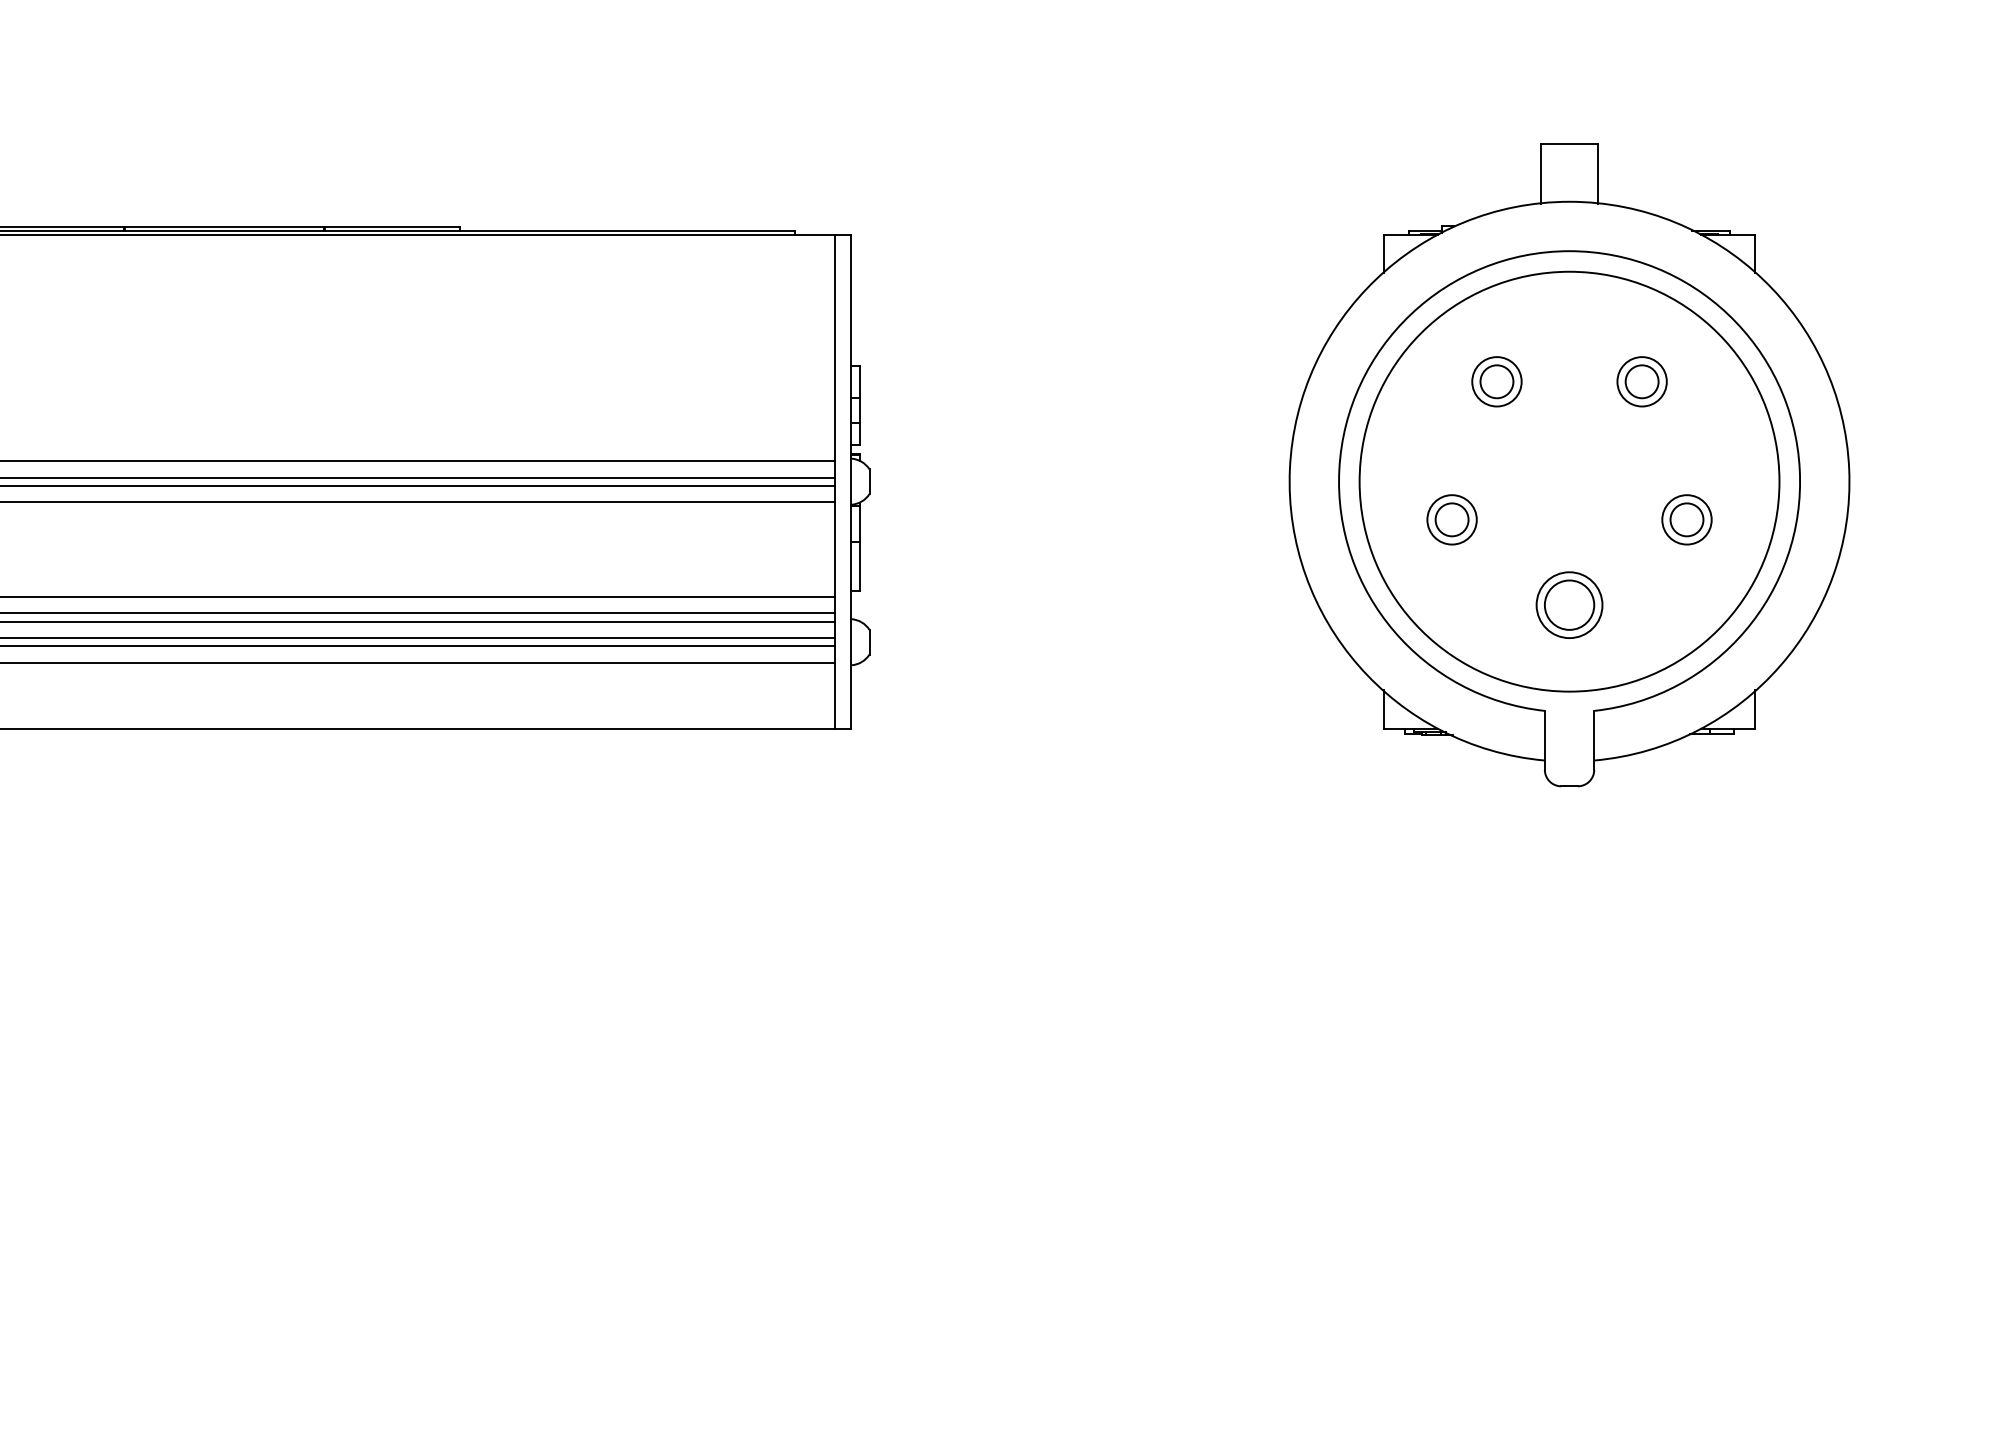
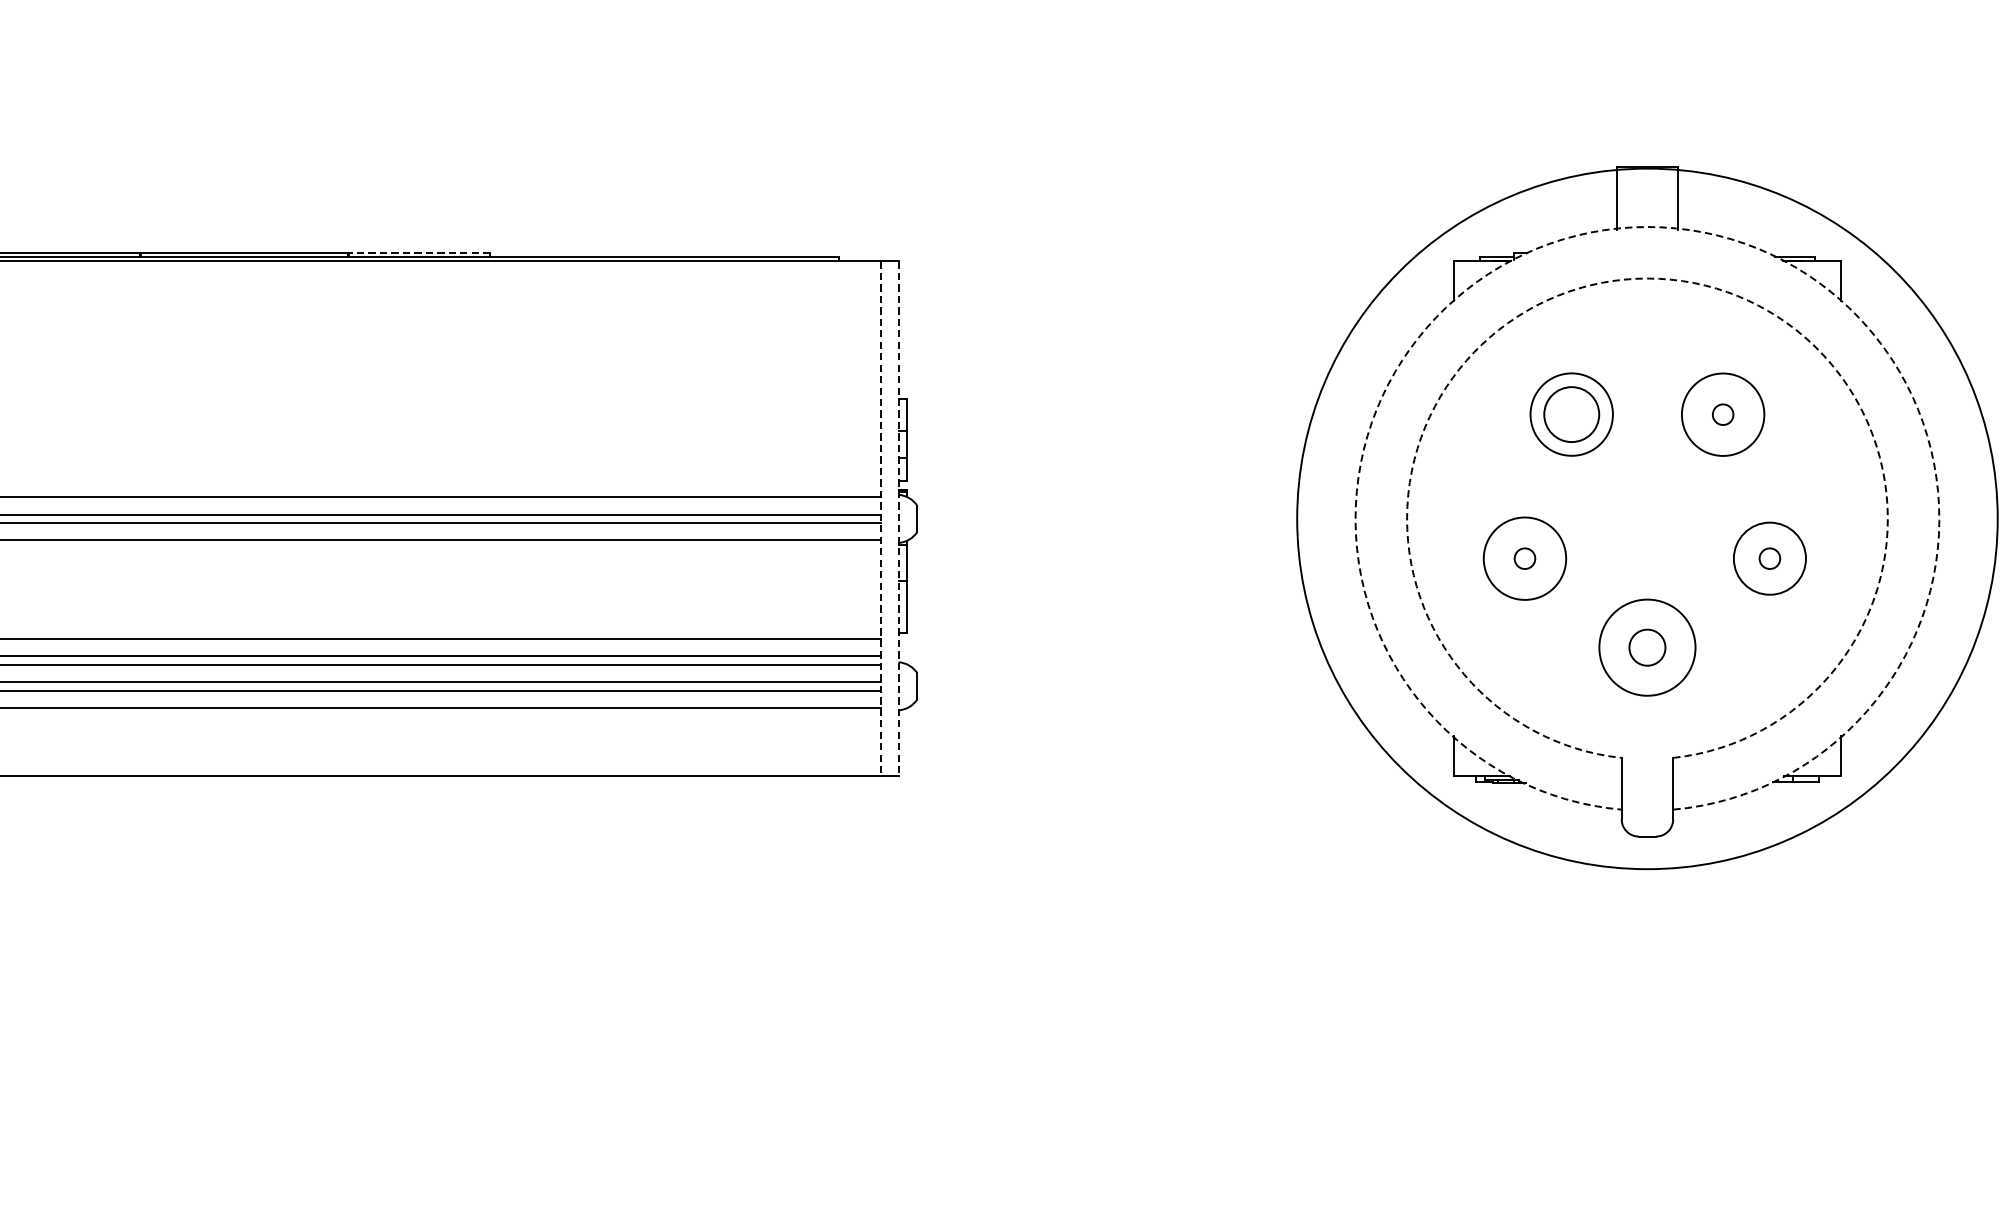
arc: (1569, 201) -> (1647, 226), solid -> dashed
line: (392, 226) -> (420, 252), solid -> dashed
arc: (1569, 251) -> (1647, 278), solid -> dashed
part: (1496, 381) -> (1571, 414), size x1.6
circle: (1641, 381) -> (1722, 414), size x0.6
circle: (1641, 381) -> (1722, 414), size x1.6
line: (834, 481) -> (880, 518), solid -> dashed
line: (851, 481) -> (898, 518), solid -> dashed
circle: (1569, 481) -> (1647, 518), size x1.6
circle: (1451, 519) -> (1524, 558), size x0.6
circle: (1451, 519) -> (1524, 558), size x1.6
circle: (1686, 519) -> (1769, 558), size x0.6
circle: (1686, 519) -> (1769, 558), size x1.4
circle: (1569, 604) -> (1647, 646), size x0.7
circle: (1569, 605) -> (1647, 648), size x1.4

